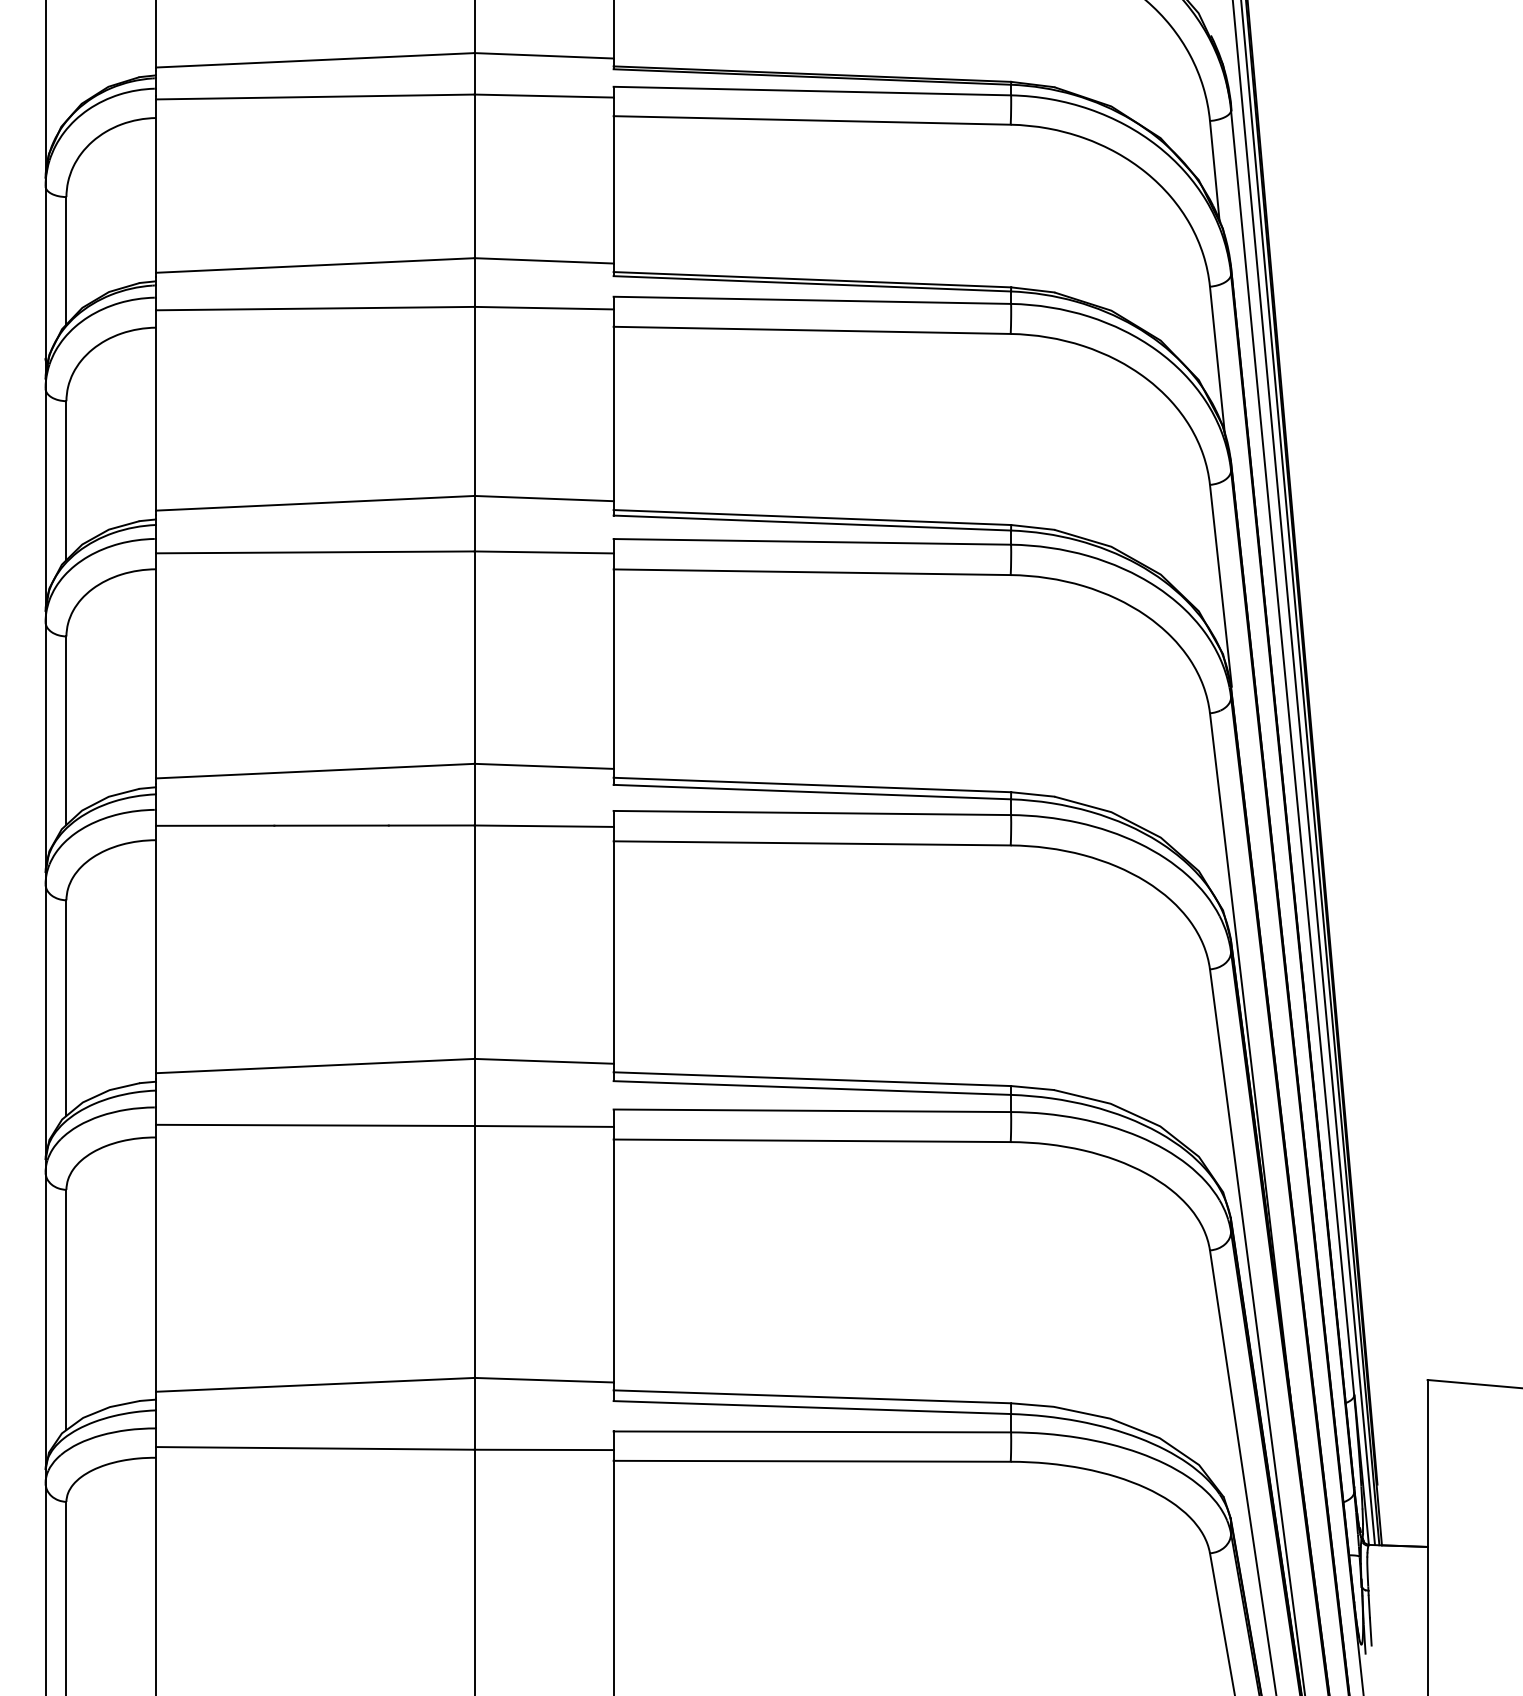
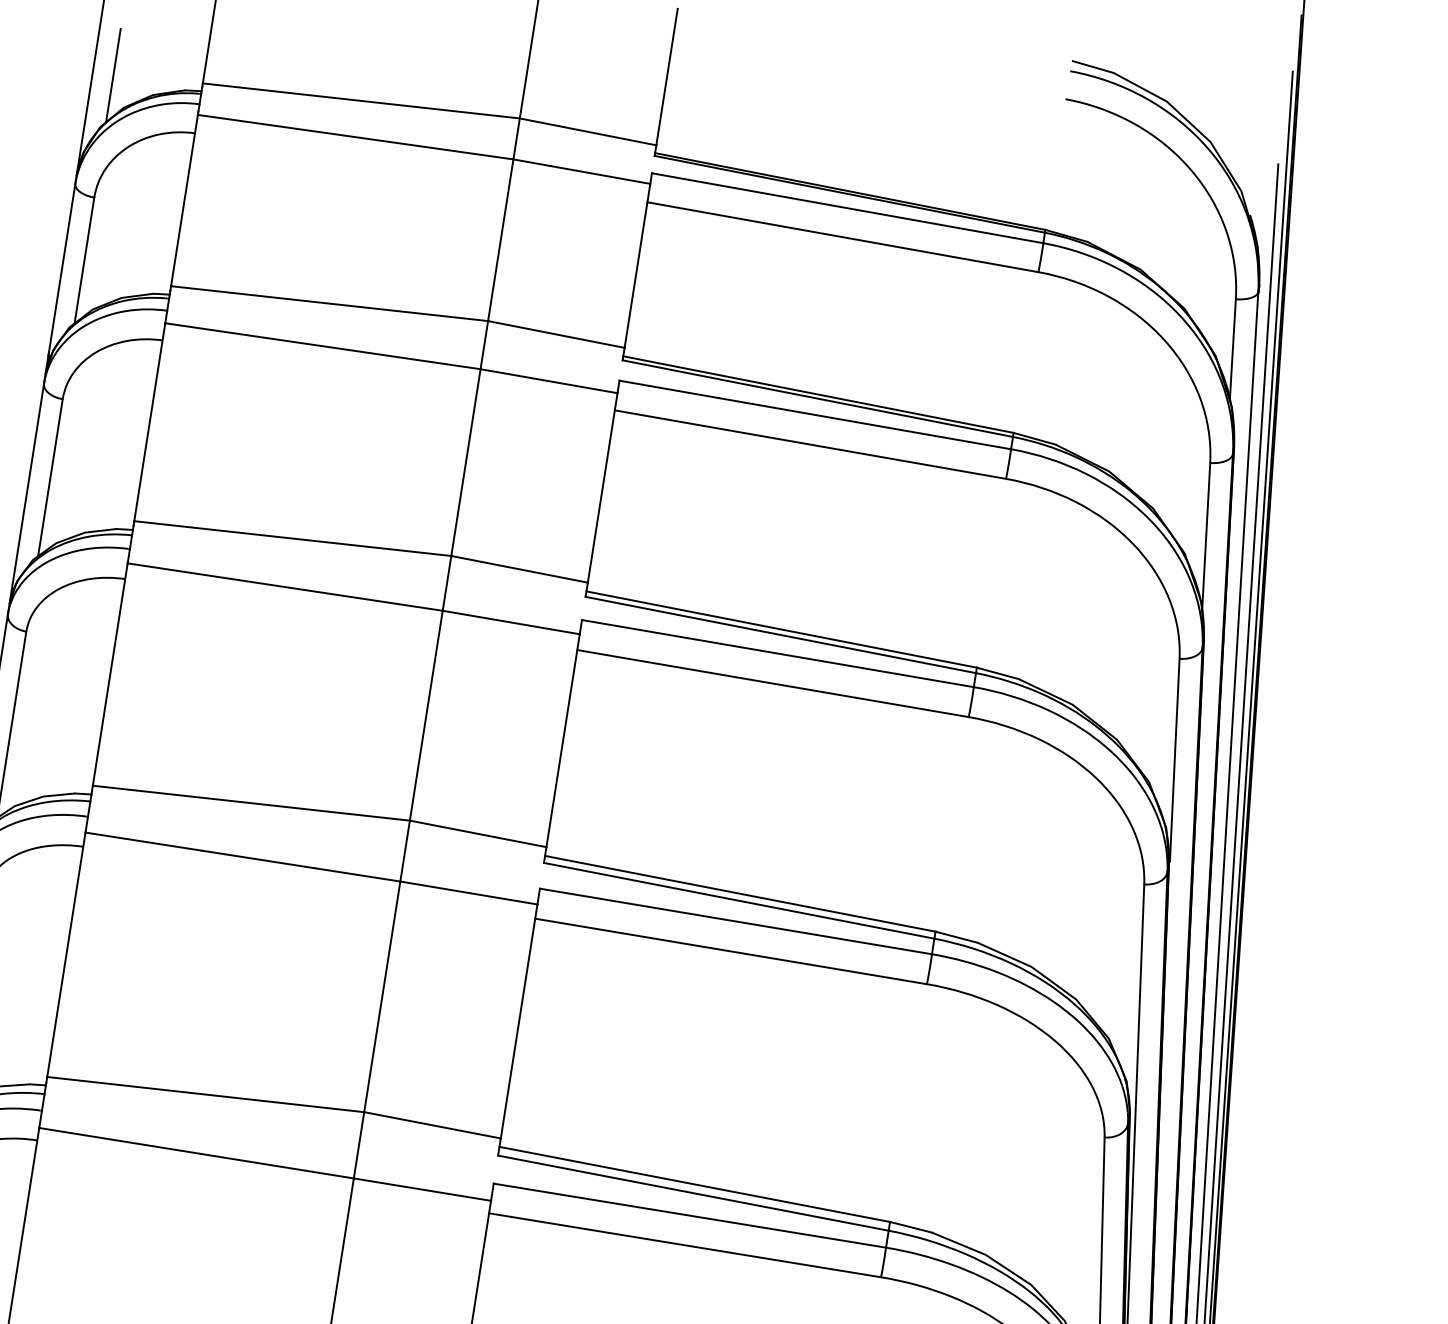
line: (66, 73) -> (113, 75), added

